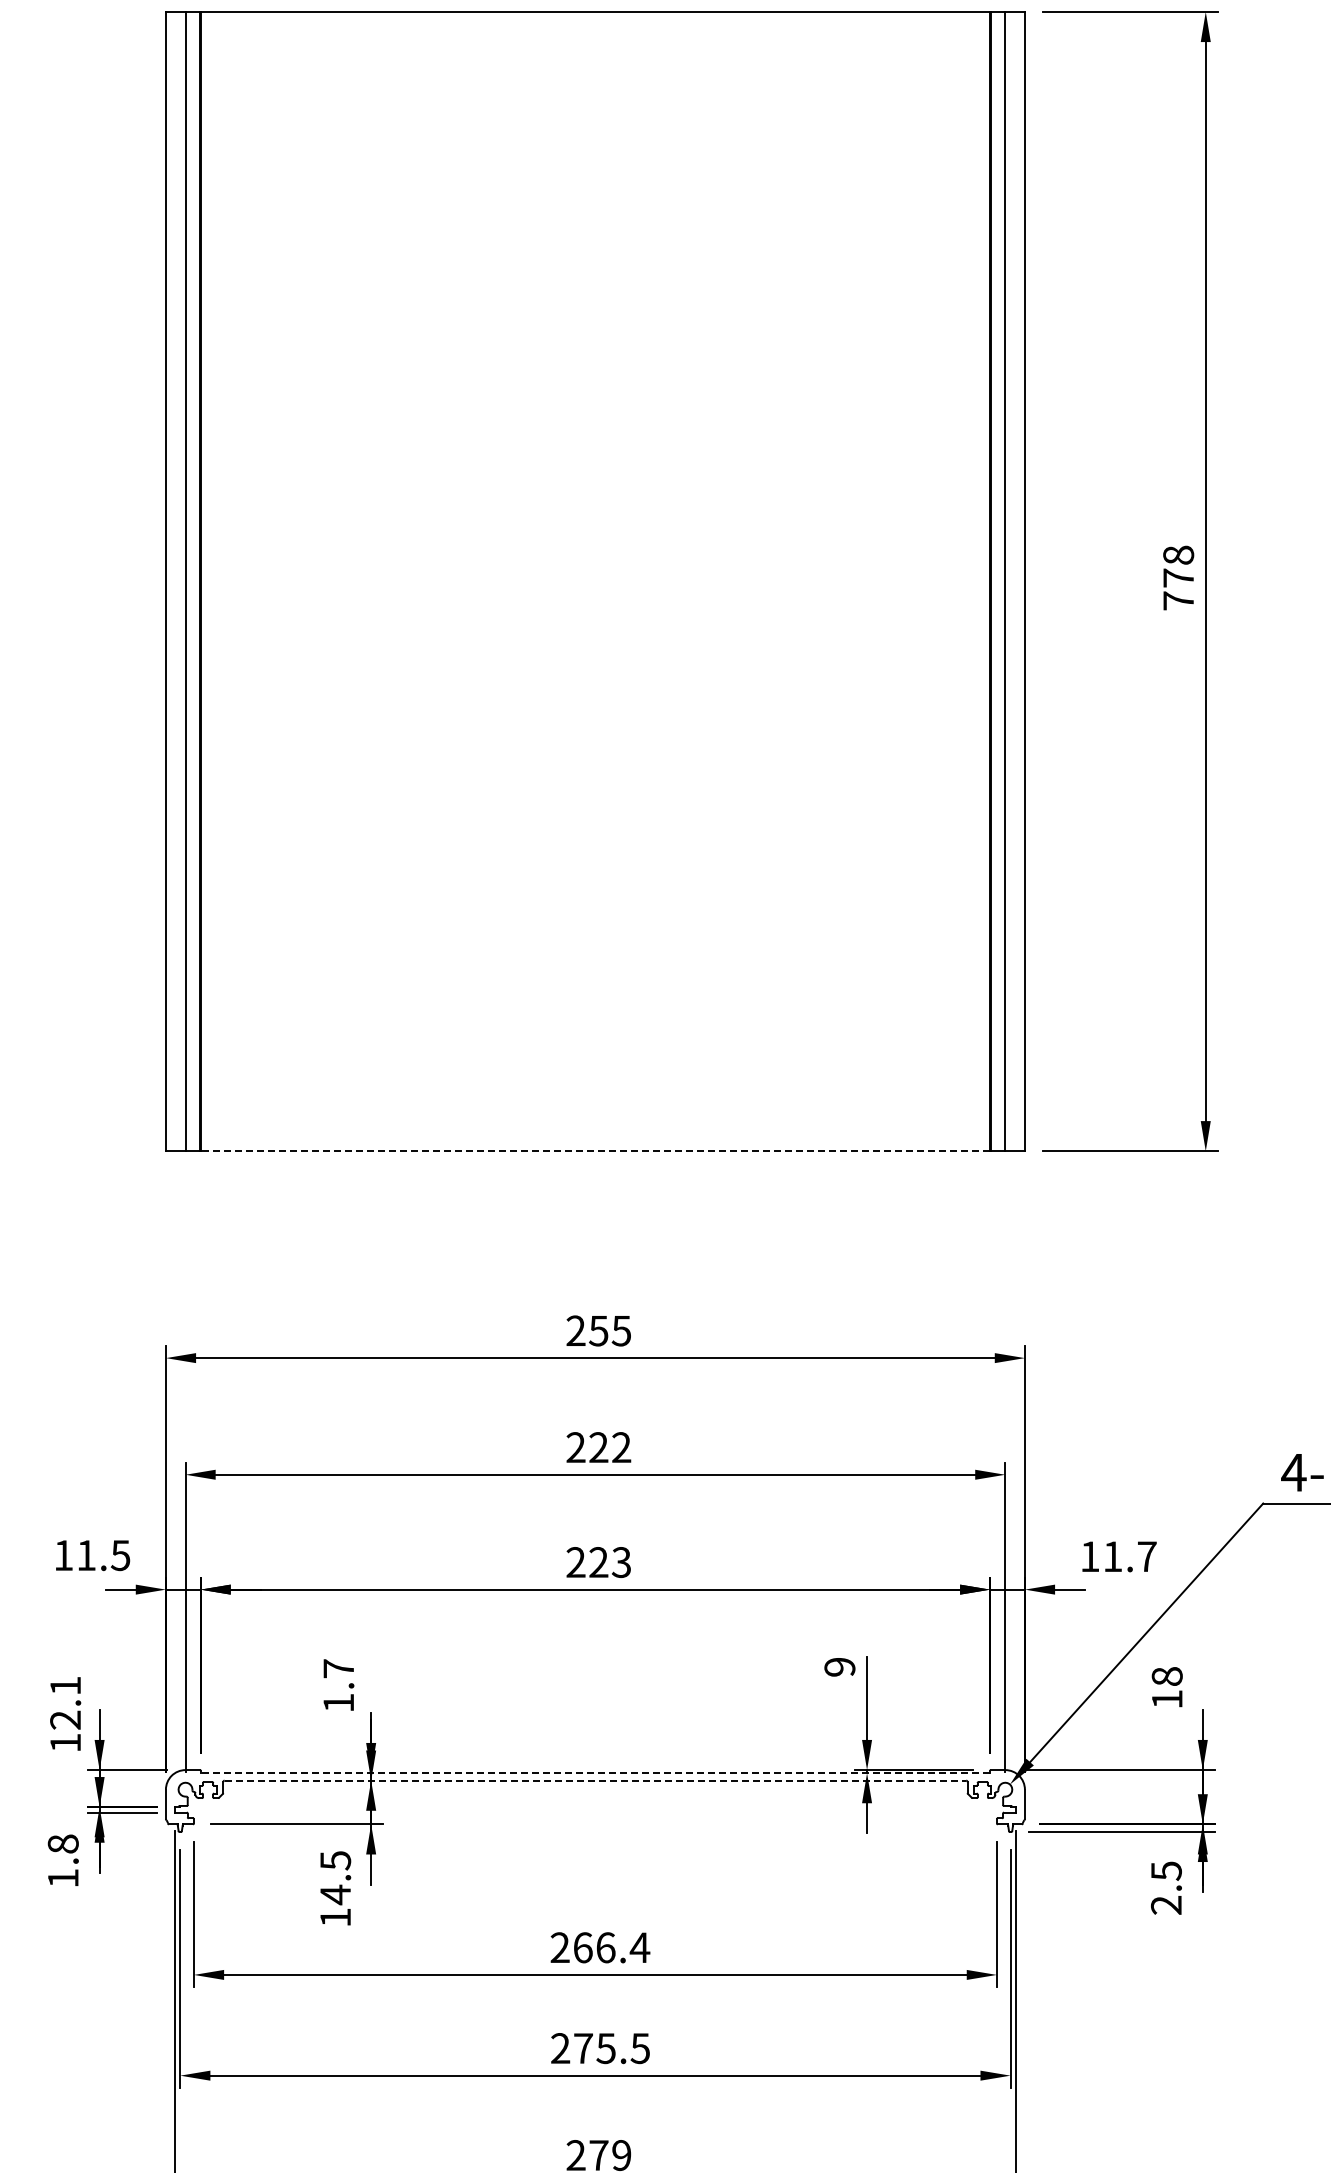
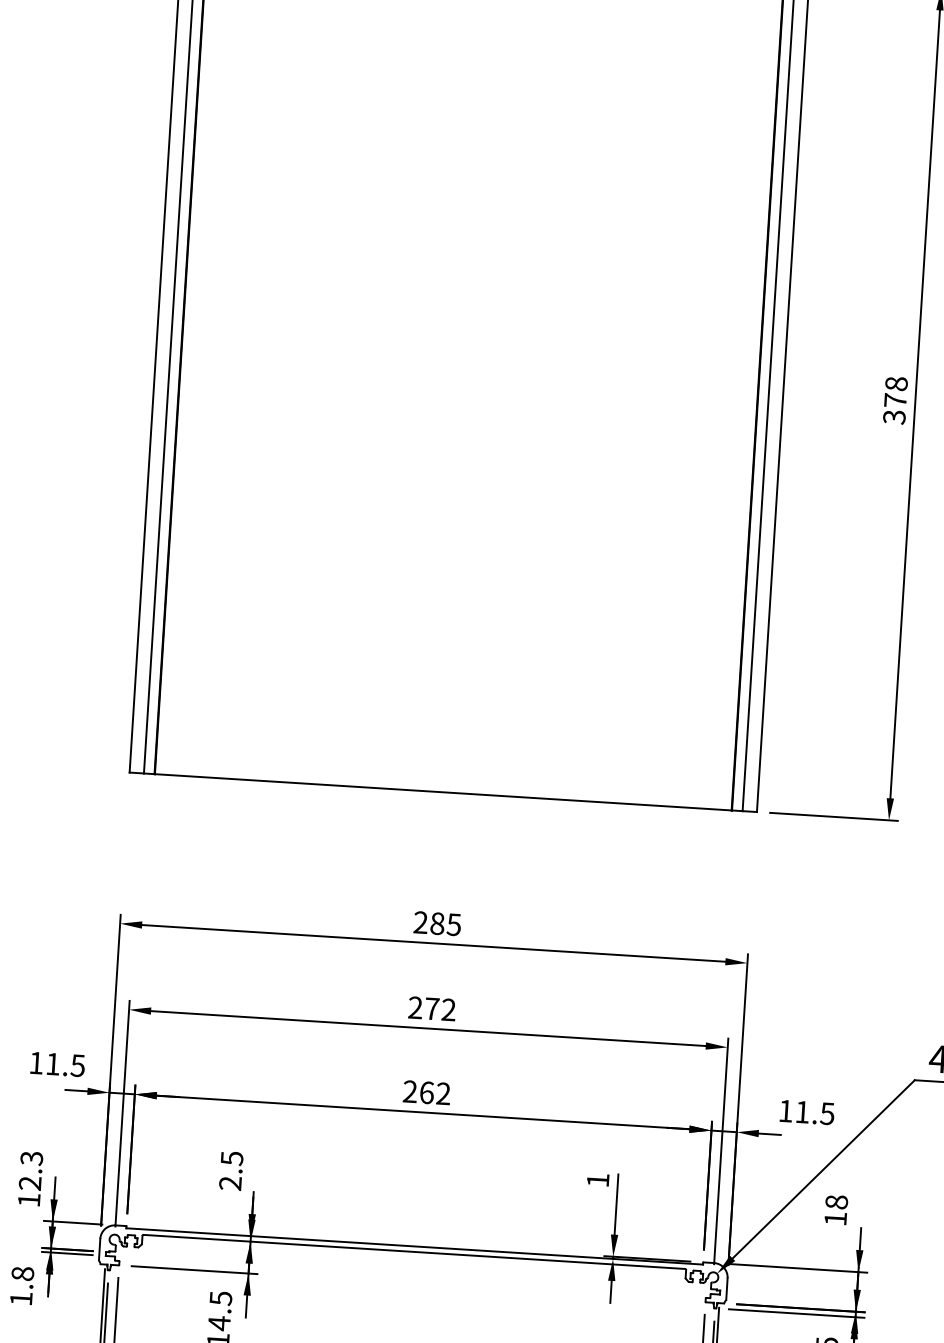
text: (1178, 600) -> (894, 416), 778 -> 378
line: (595, 1151) -> (443, 792), dashed -> solid
text: (598, 1330) -> (437, 923), 255 -> 285
text: (598, 1447) -> (431, 1008), 222 -> 272
text: (1146, 1556) -> (827, 1113), 11.7 -> 11.5
text: (610, 1562) -> (435, 1093), 223 -> 262
text: (839, 1667) -> (597, 1180), 9 -> 1
text: (65, 1685) -> (31, 1158), 12.1 -> 12.3
text: (338, 1685) -> (231, 1170), 1.7 -> 2.5
line: (595, 1773) -> (414, 1246), dashed -> solid
line: (595, 1780) -> (414, 1251), dashed -> solid

